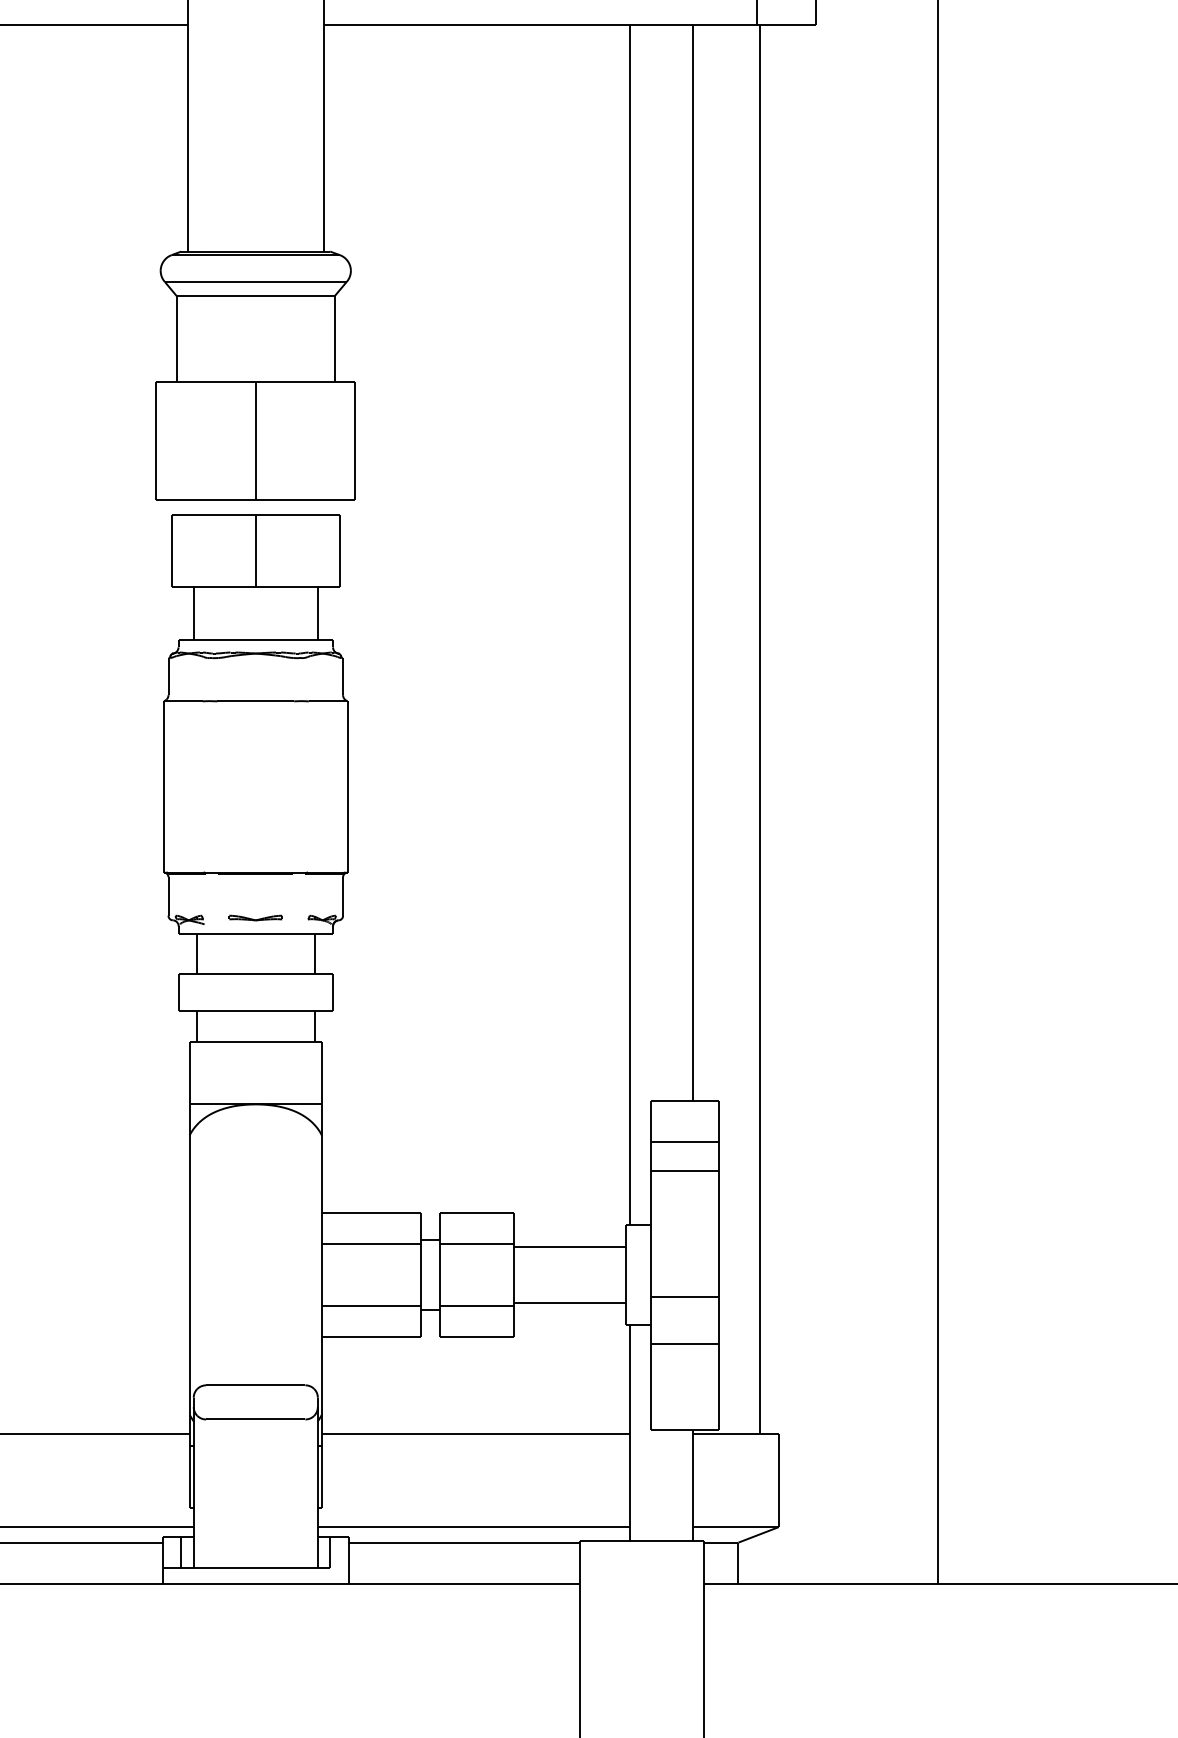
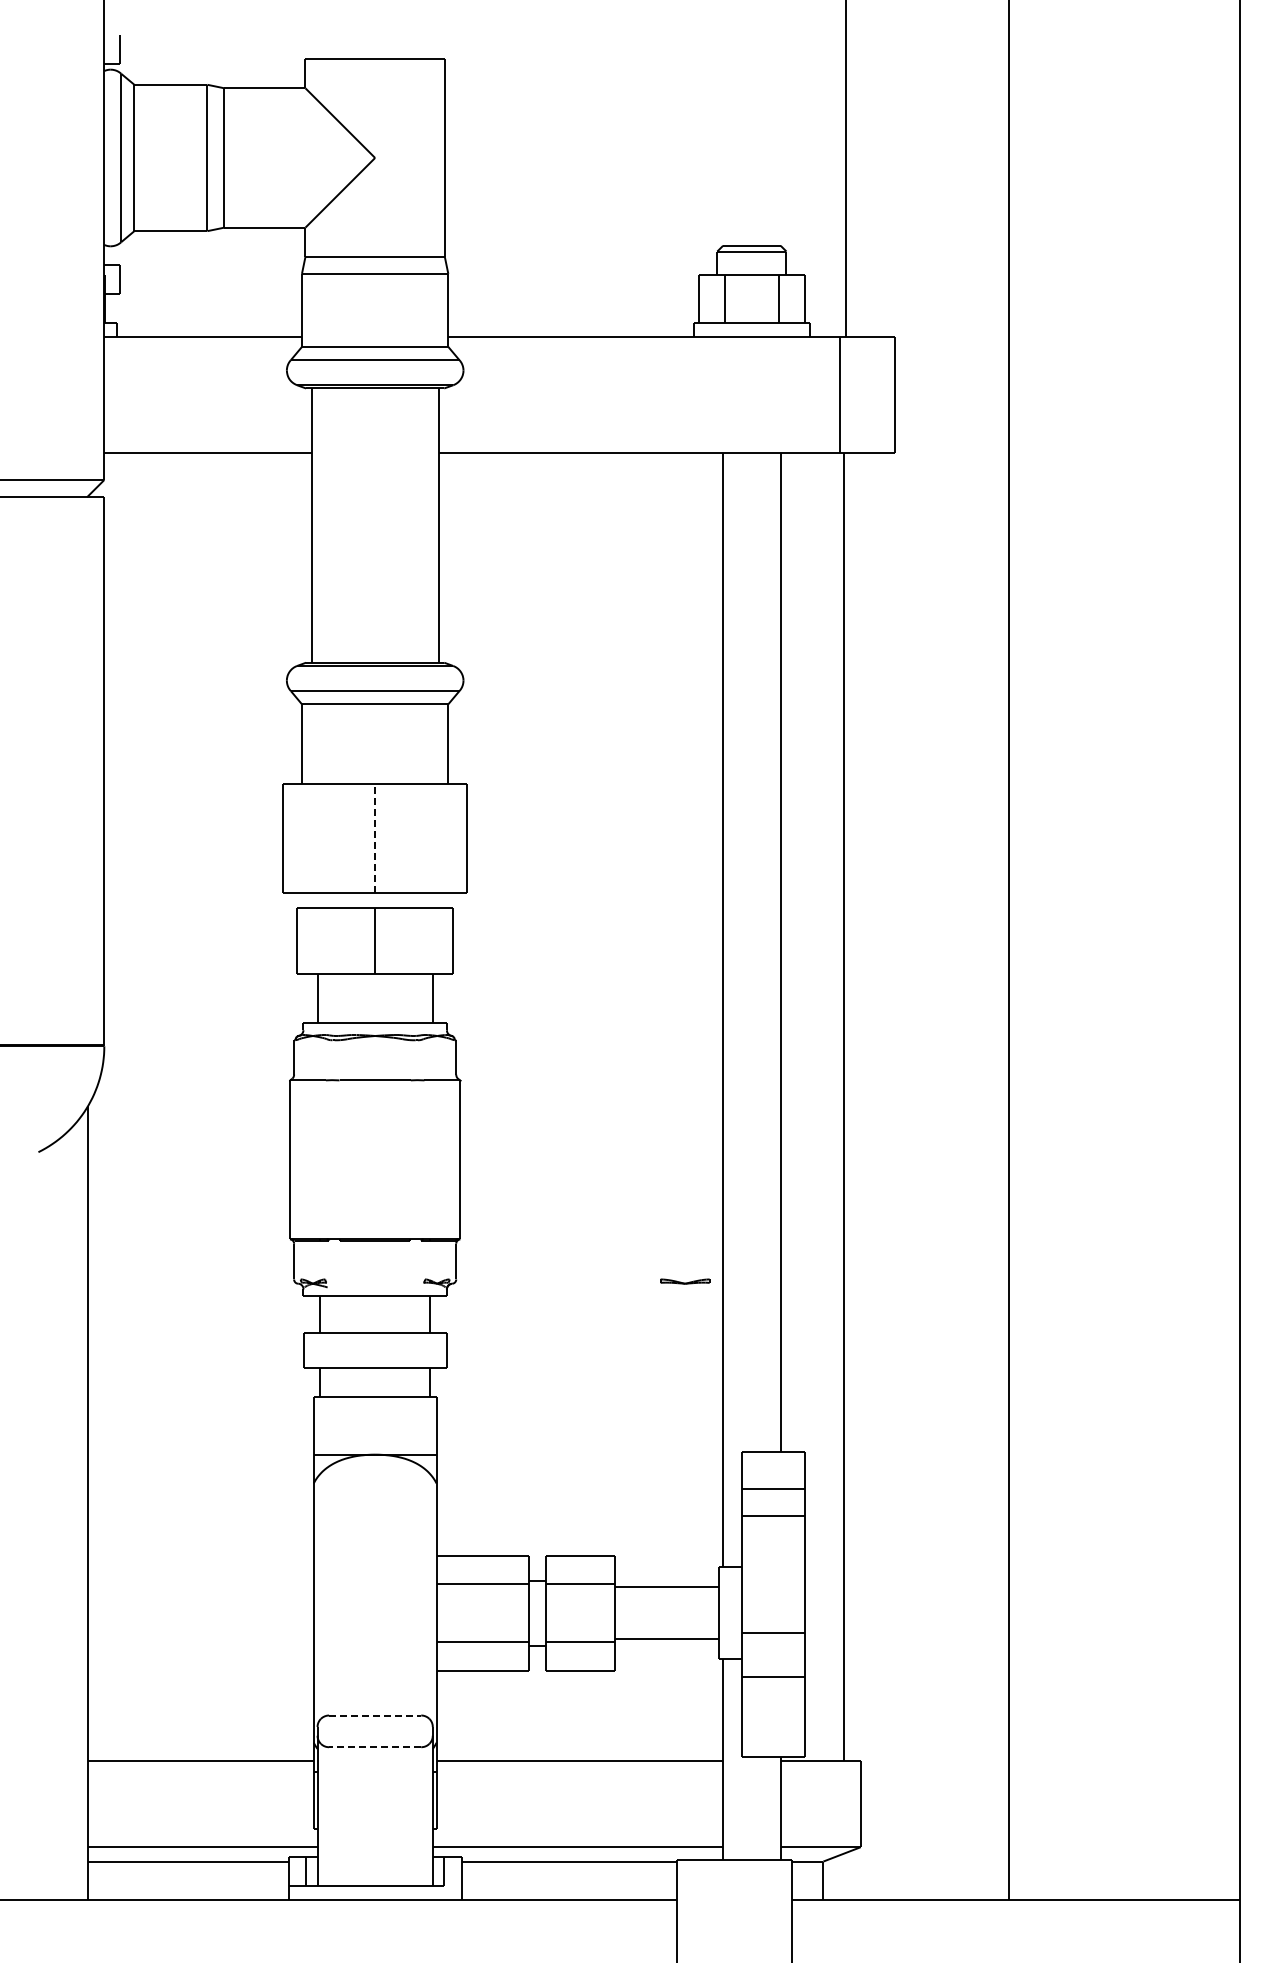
line: (256, 440) -> (375, 838), solid -> dashed
part: (256, 917) -> (685, 1281), moved
line: (256, 1385) -> (375, 1715), solid -> dashed
line: (255, 1419) -> (374, 1747), solid -> dashed

